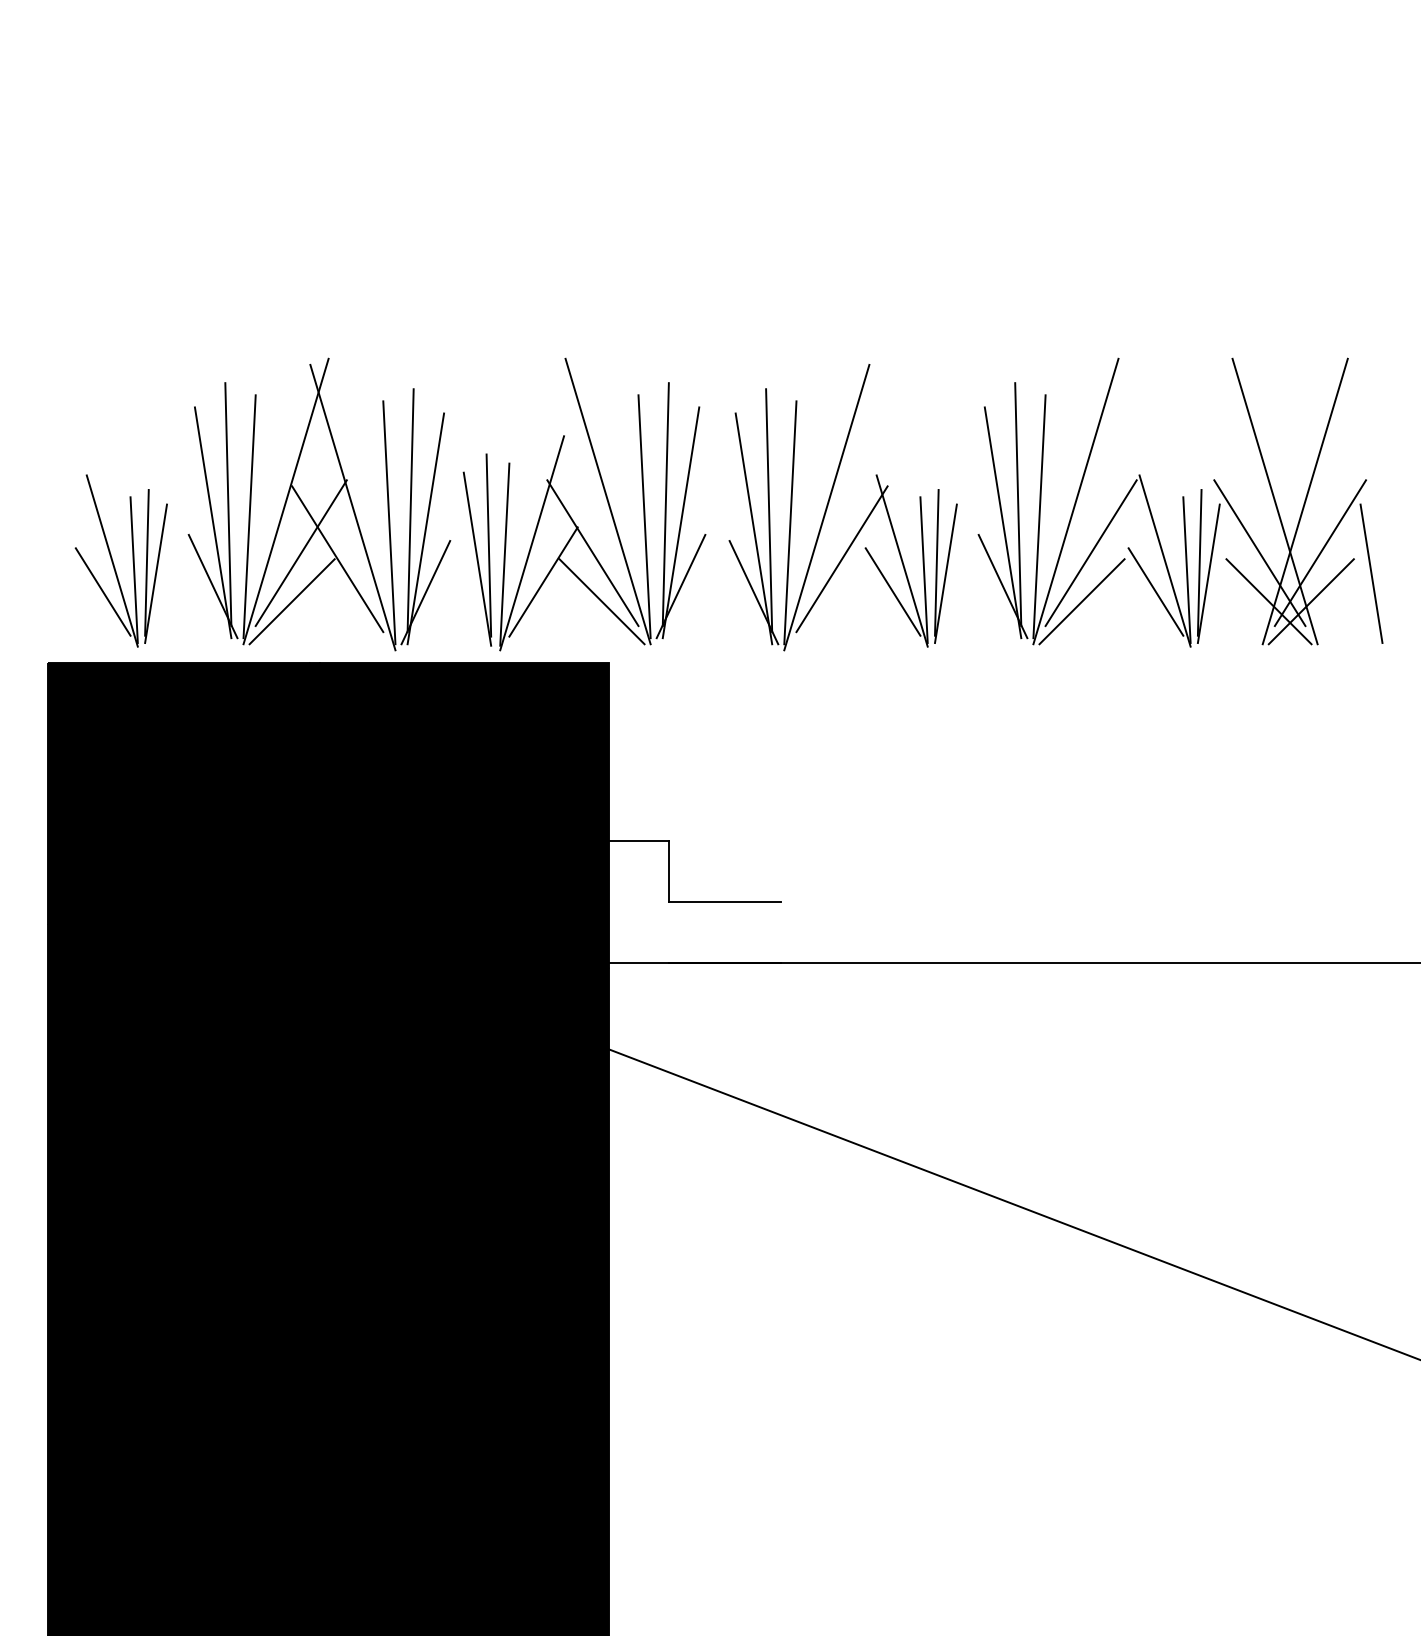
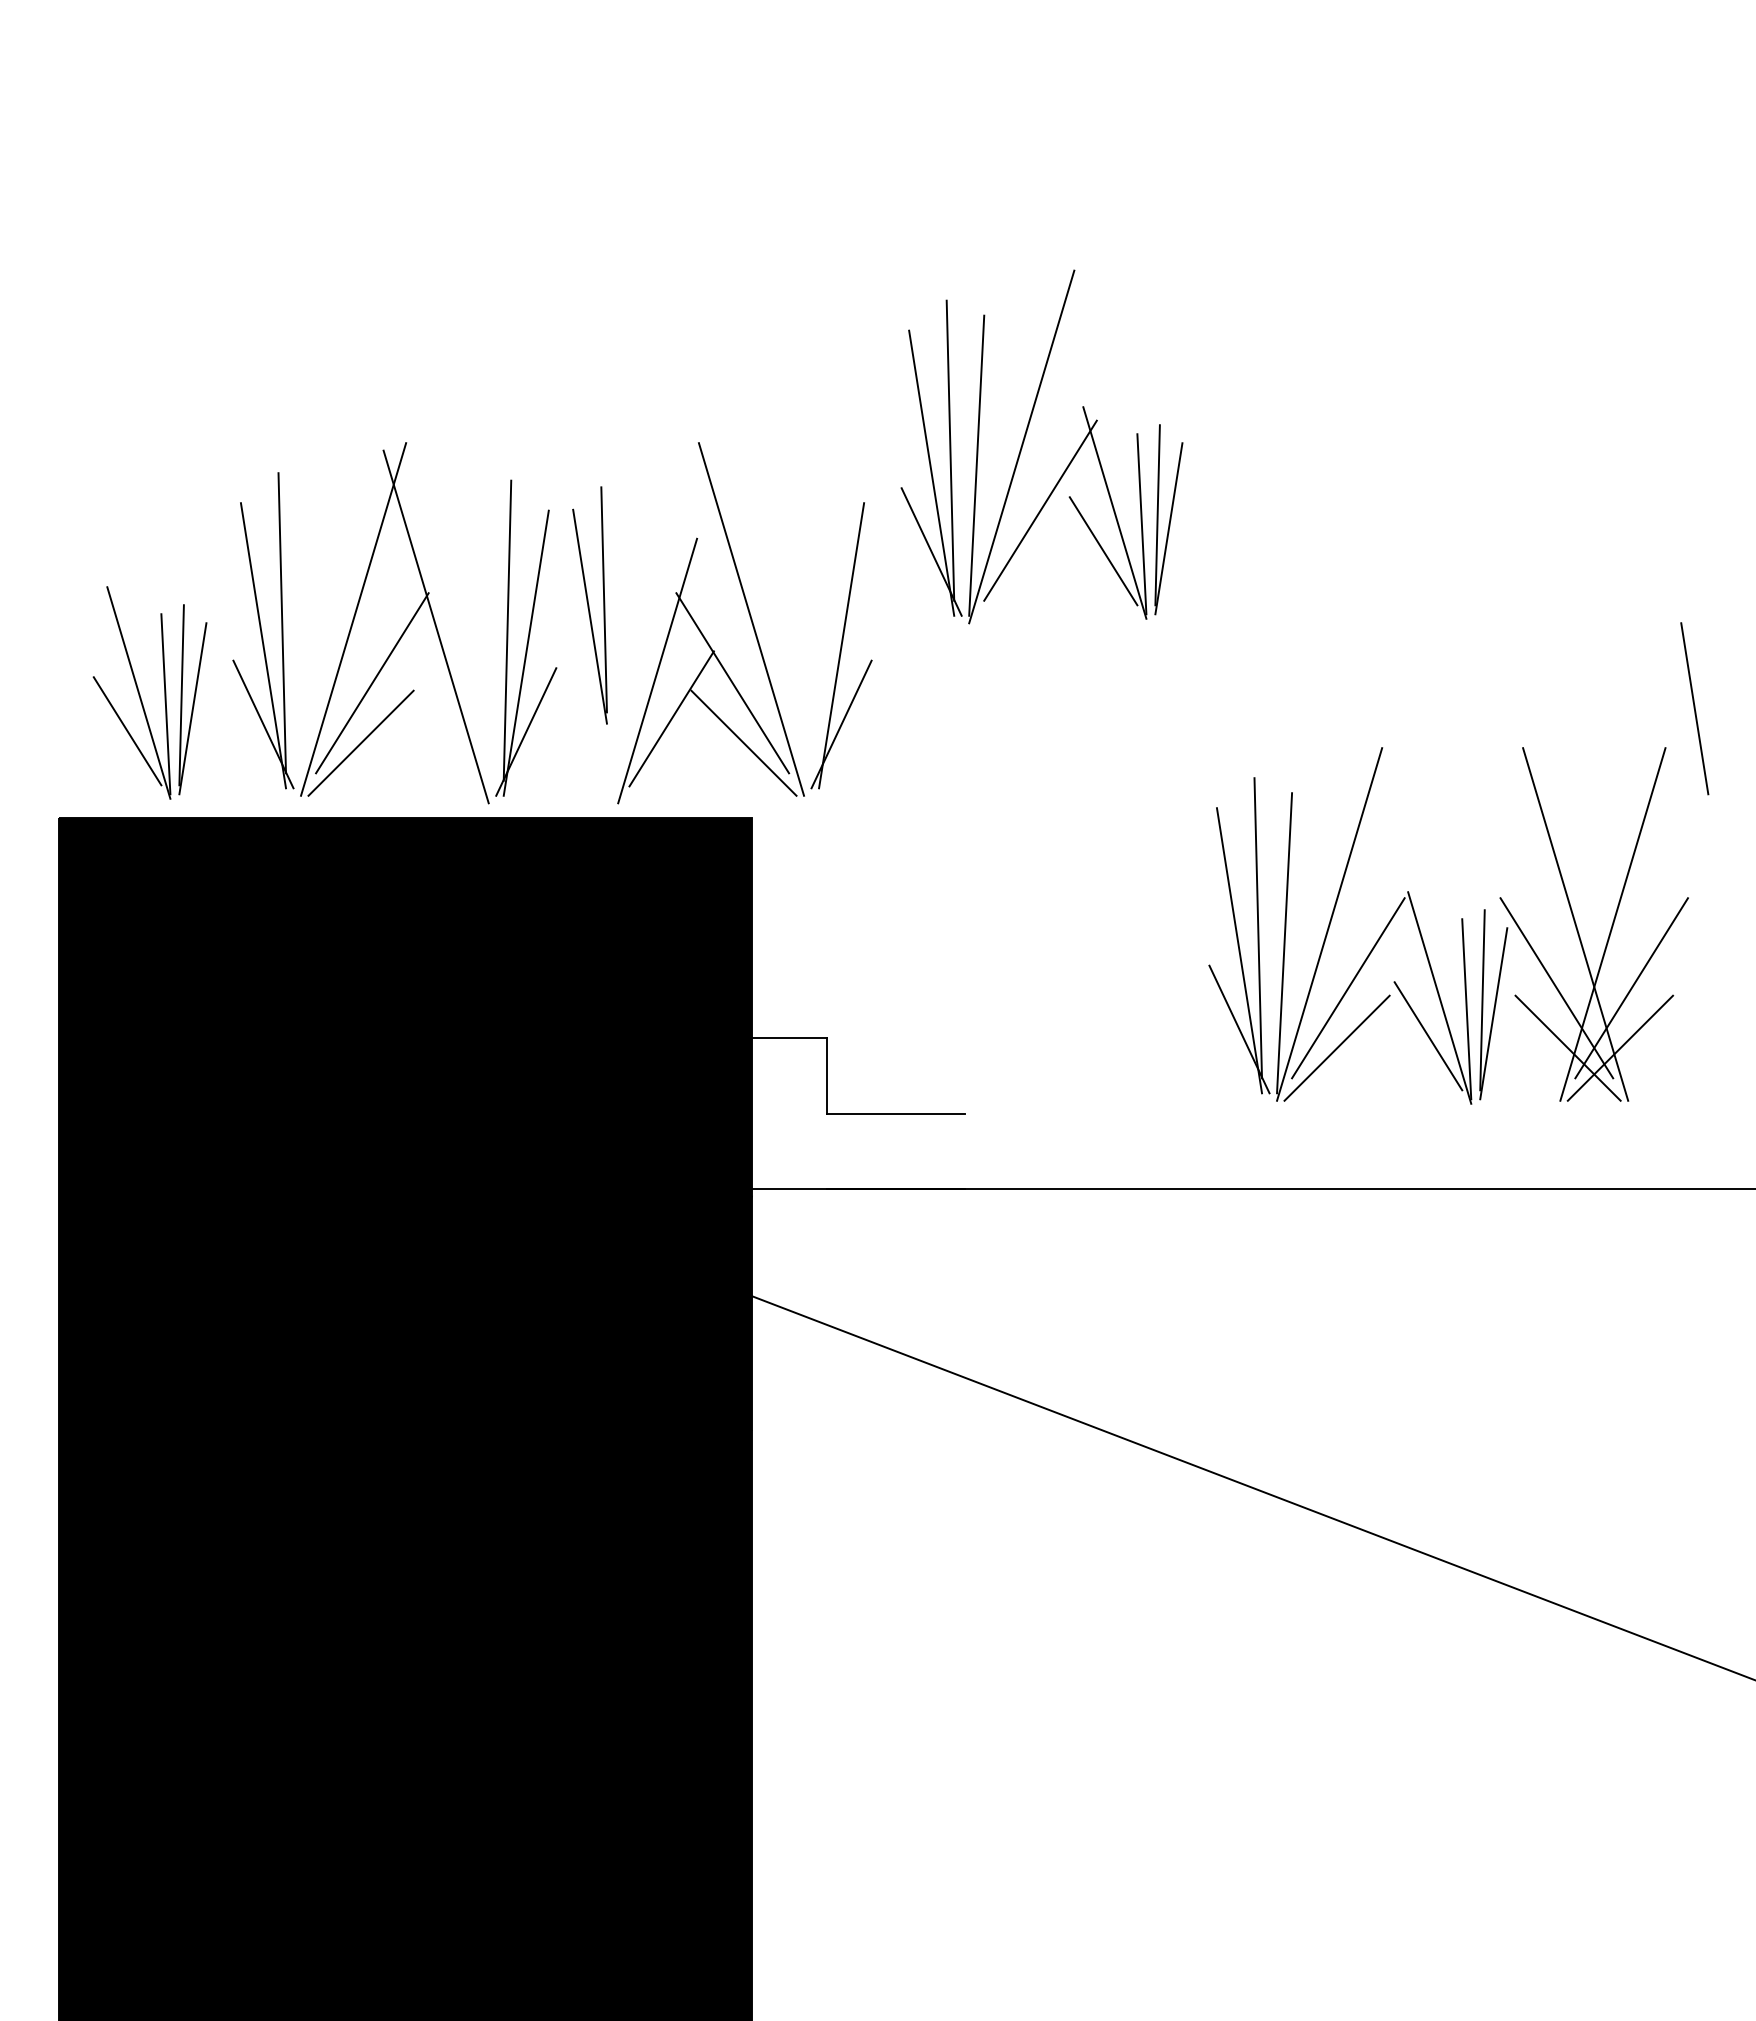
part: (1182, 502) -> (1461, 925), moved
part: (829, 503) -> (1024, 441), moved
line: (665, 504) -> (822, 623), removed
line: (249, 516) -> (308, 638), removed
line: (644, 516) -> (796, 638), removed
line: (388, 522) -> (480, 645), removed
part: (477, 550) -> (589, 605), moved
line: (504, 554) -> (623, 684), removed
line: (337, 559) -> (417, 690), removed

